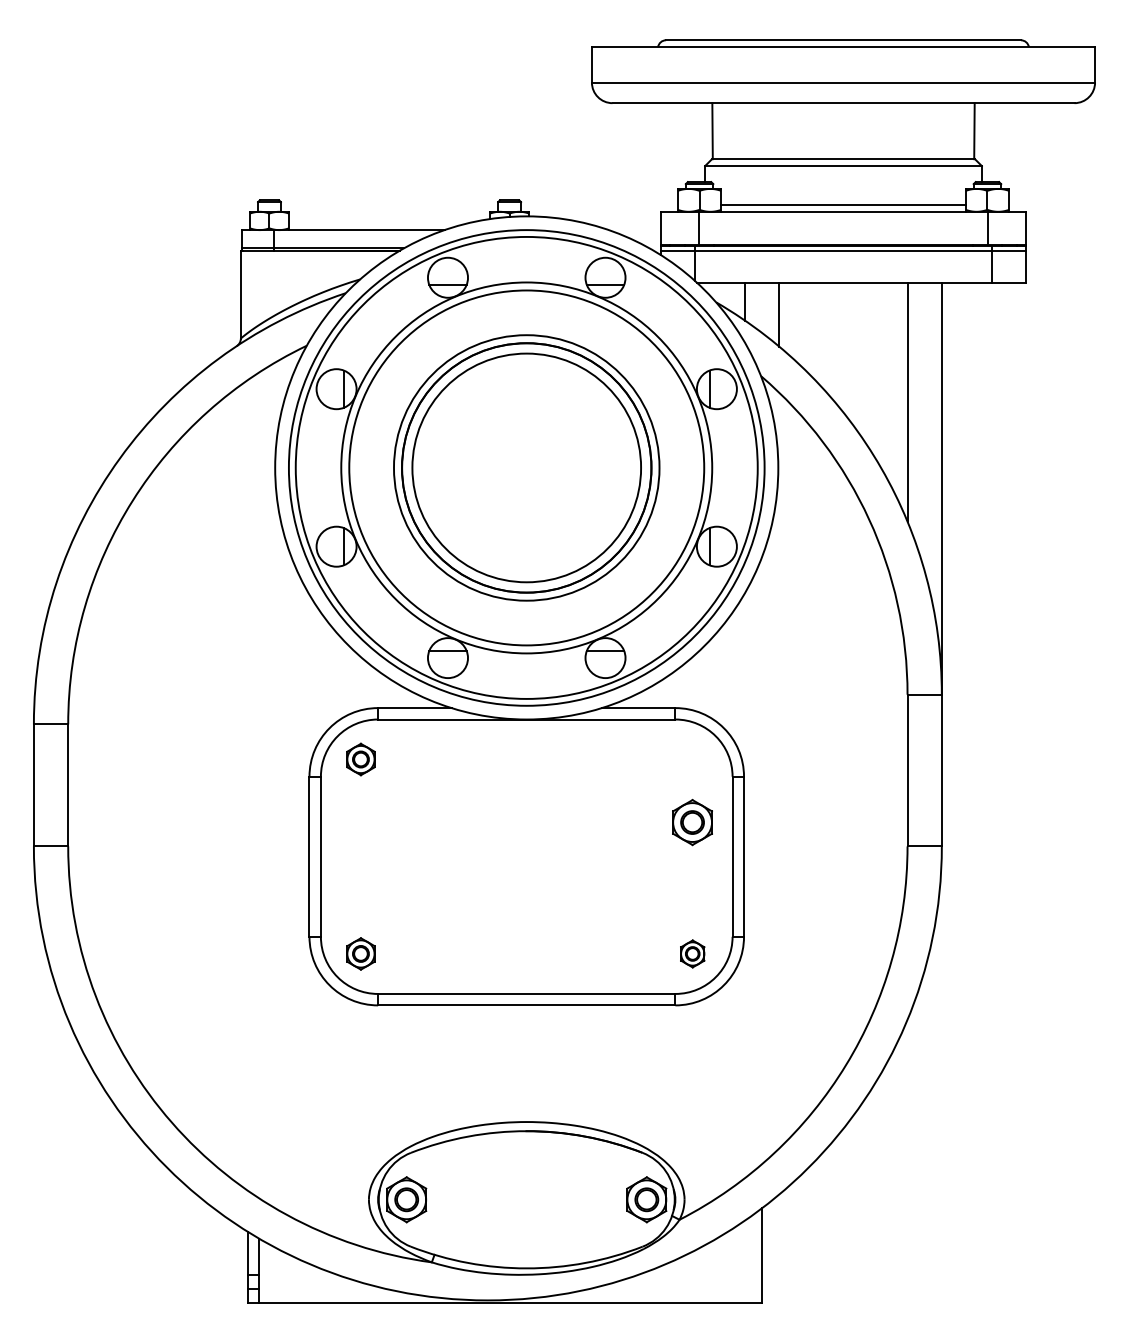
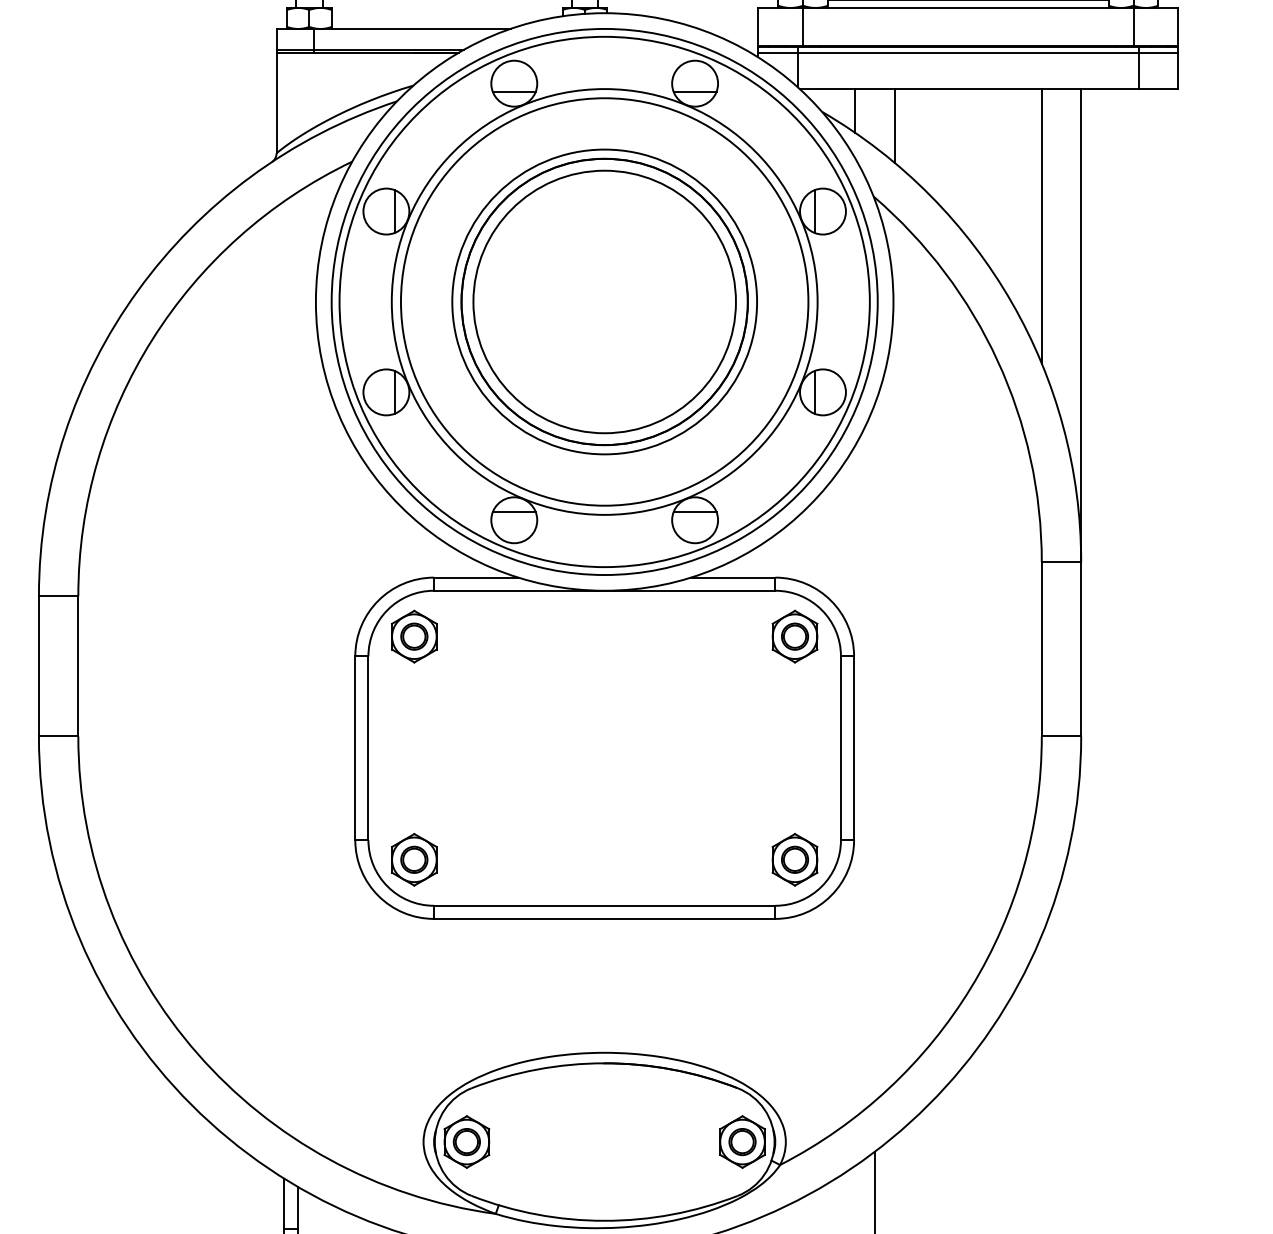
part: (360, 759) -> (413, 636), size x1.43
part: (692, 822) -> (794, 636), moved
part: (360, 953) -> (413, 859), size x1.43
part: (692, 953) -> (794, 859), size x1.67

